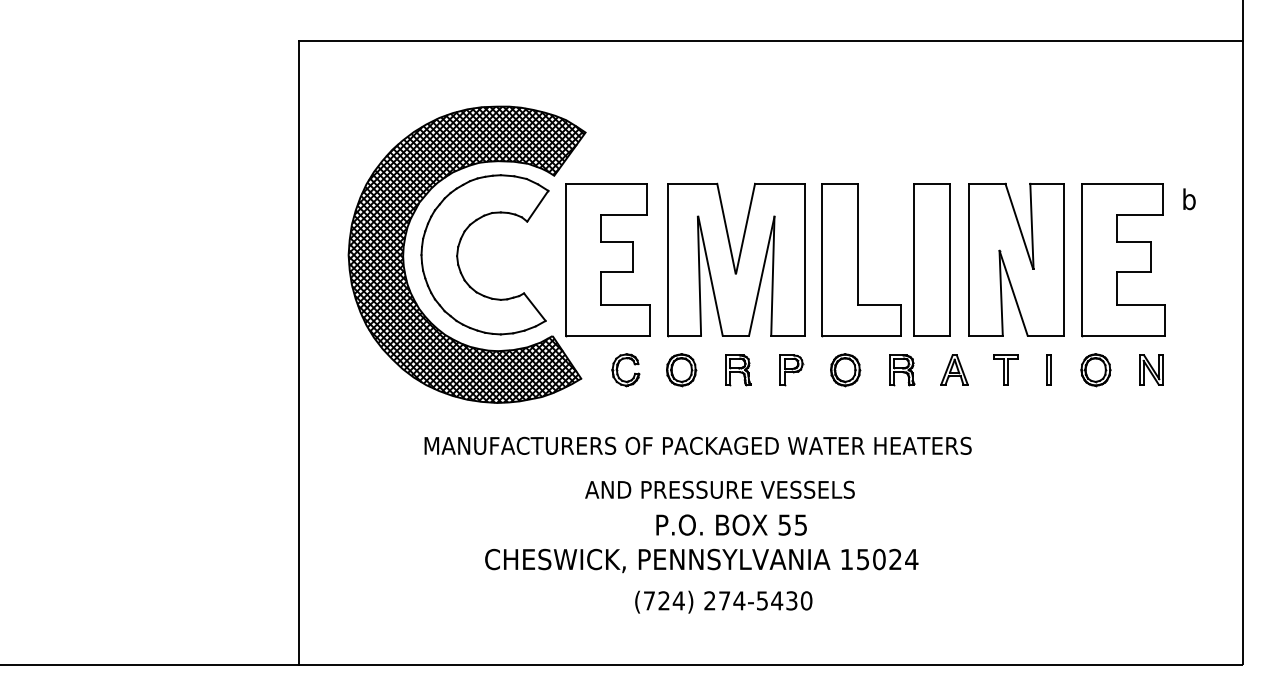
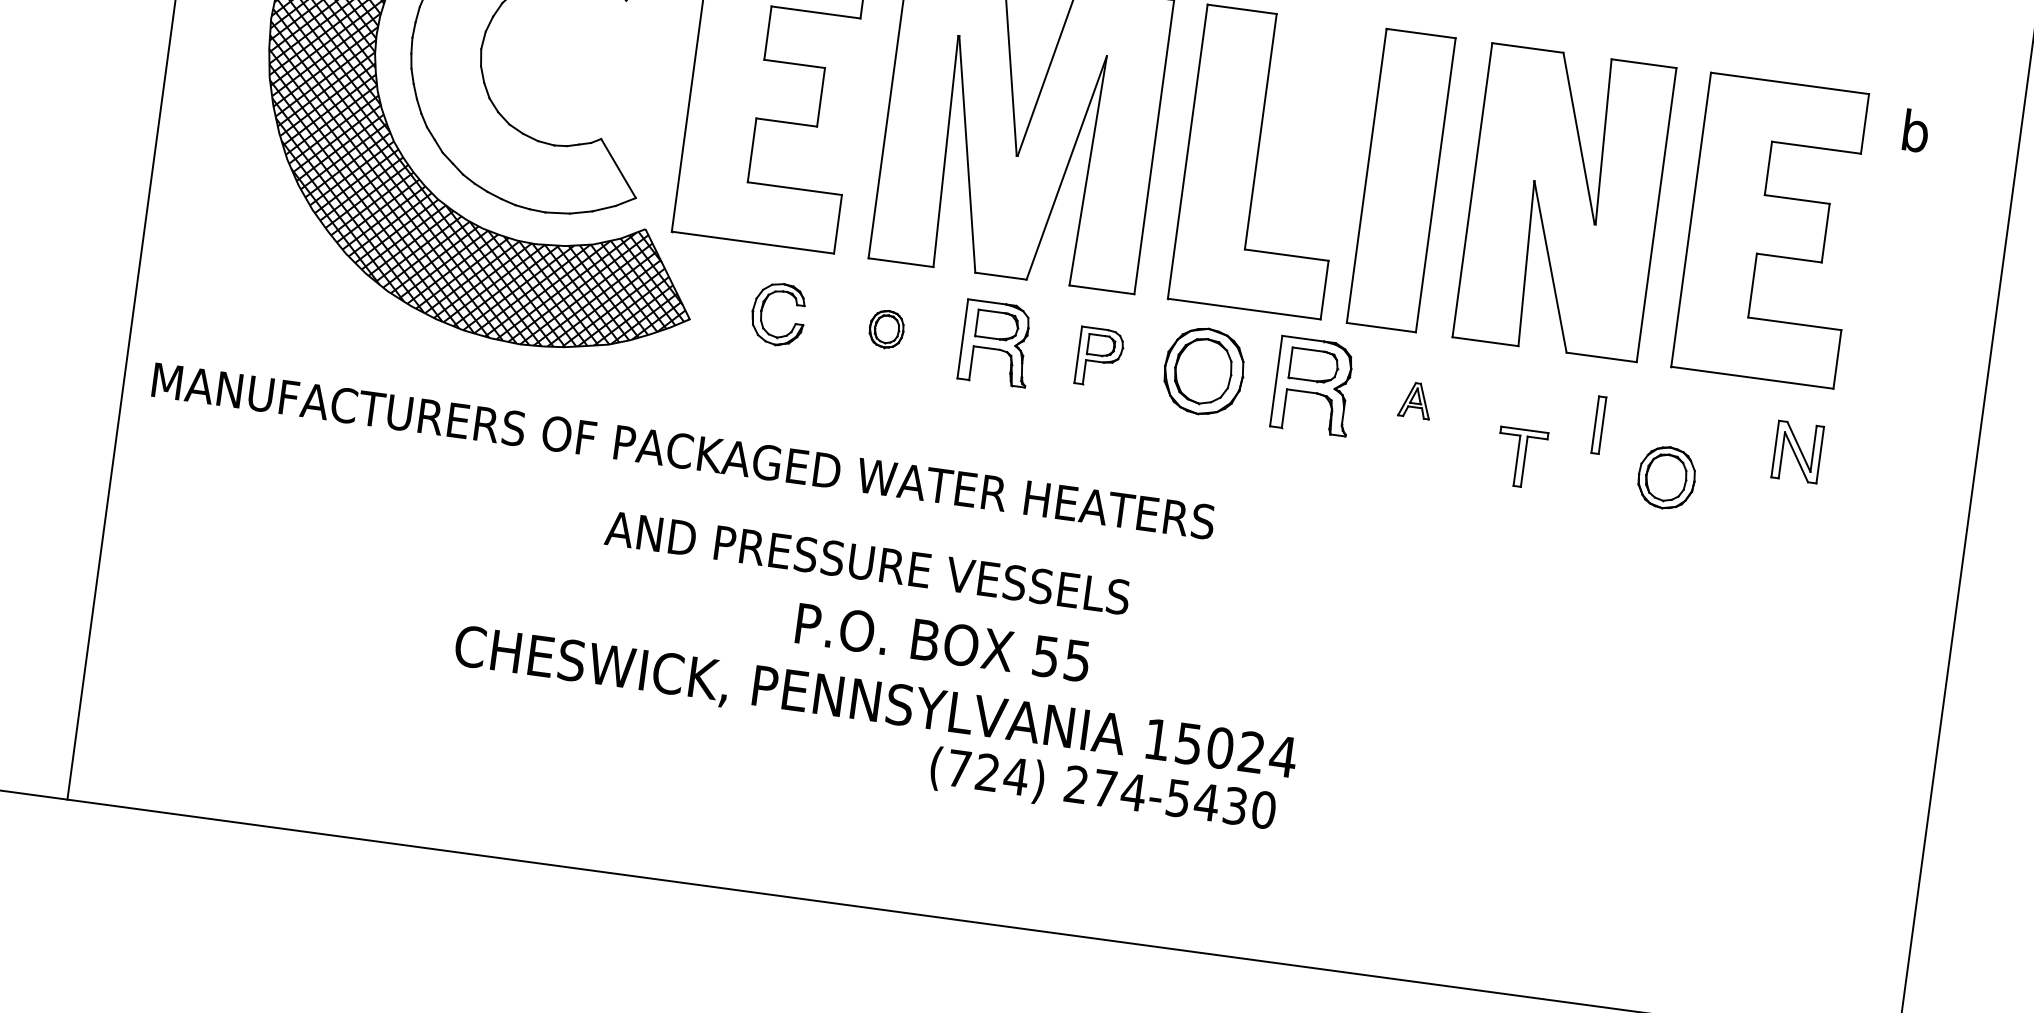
part: (954, 369) -> (1415, 399), size x0.6
part: (1005, 369) -> (1520, 456), moved
part: (681, 370) -> (886, 329), size x0.6
part: (738, 370) -> (996, 344), size x1.4
part: (845, 370) -> (1204, 372), size x1.4
part: (902, 370) -> (1314, 387), size x1.6
part: (1095, 370) -> (1665, 478), moved
text: (697, 445) -> (682, 450), moved
text: (719, 489) -> (866, 562), moved
text: (723, 601) -> (1102, 789), moved

